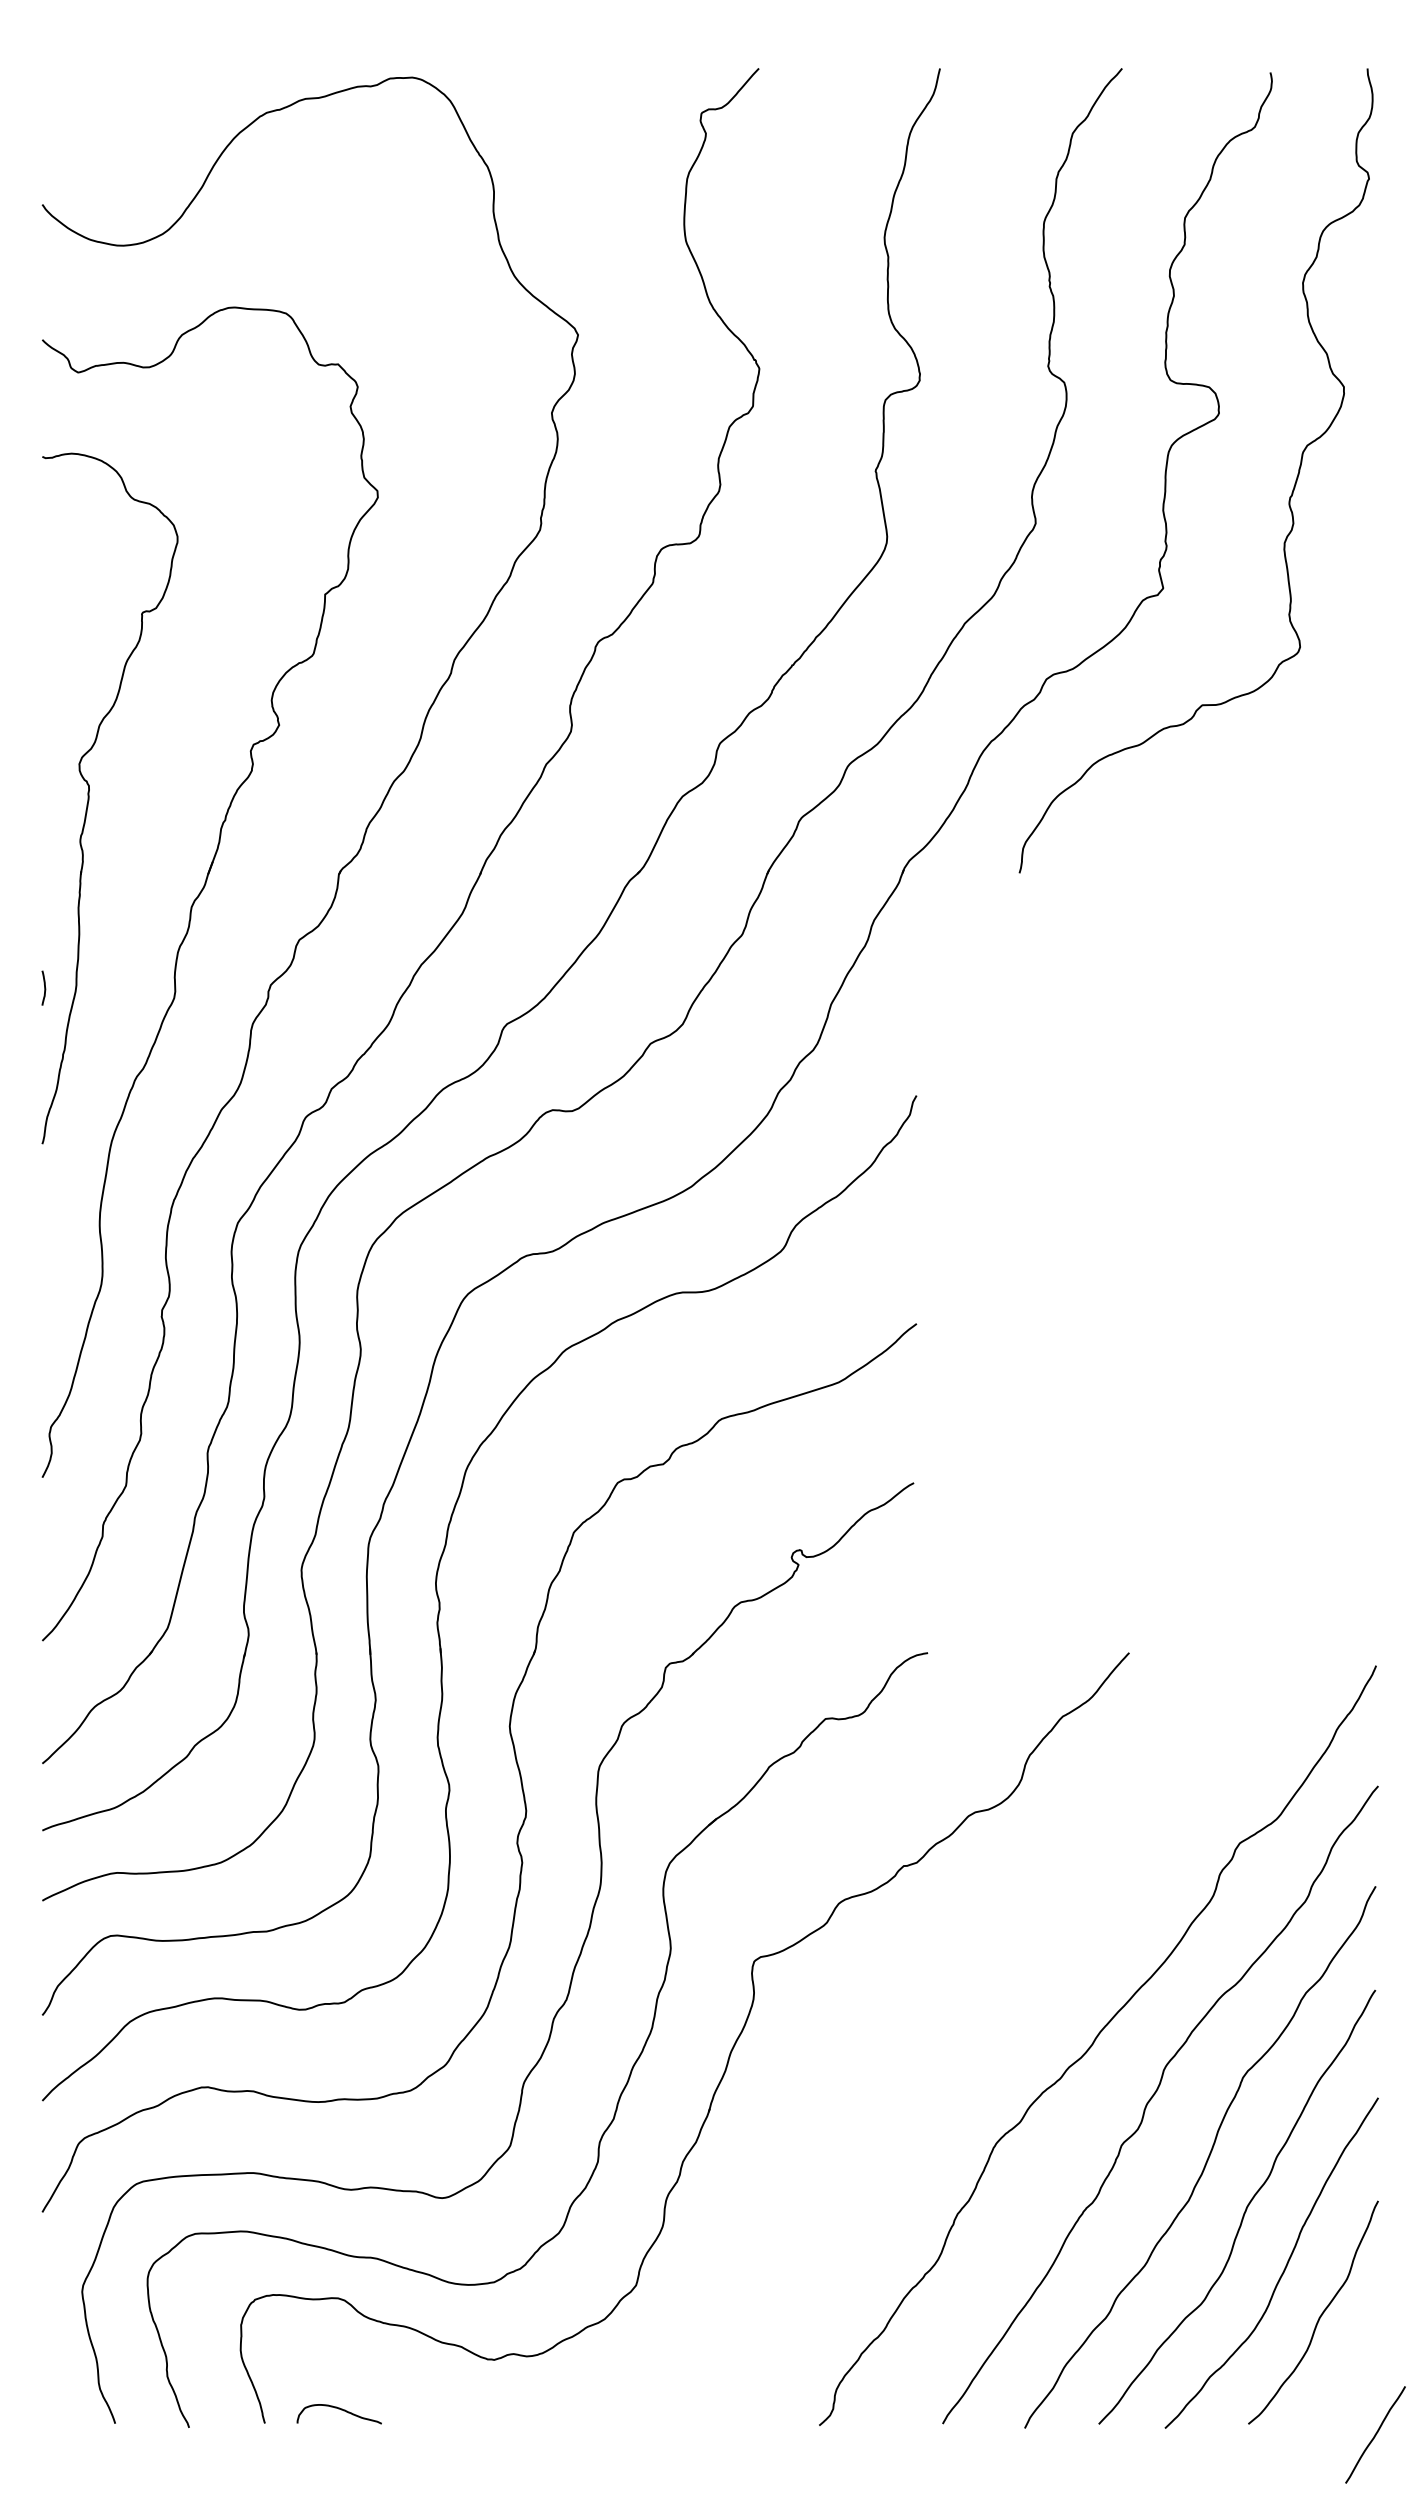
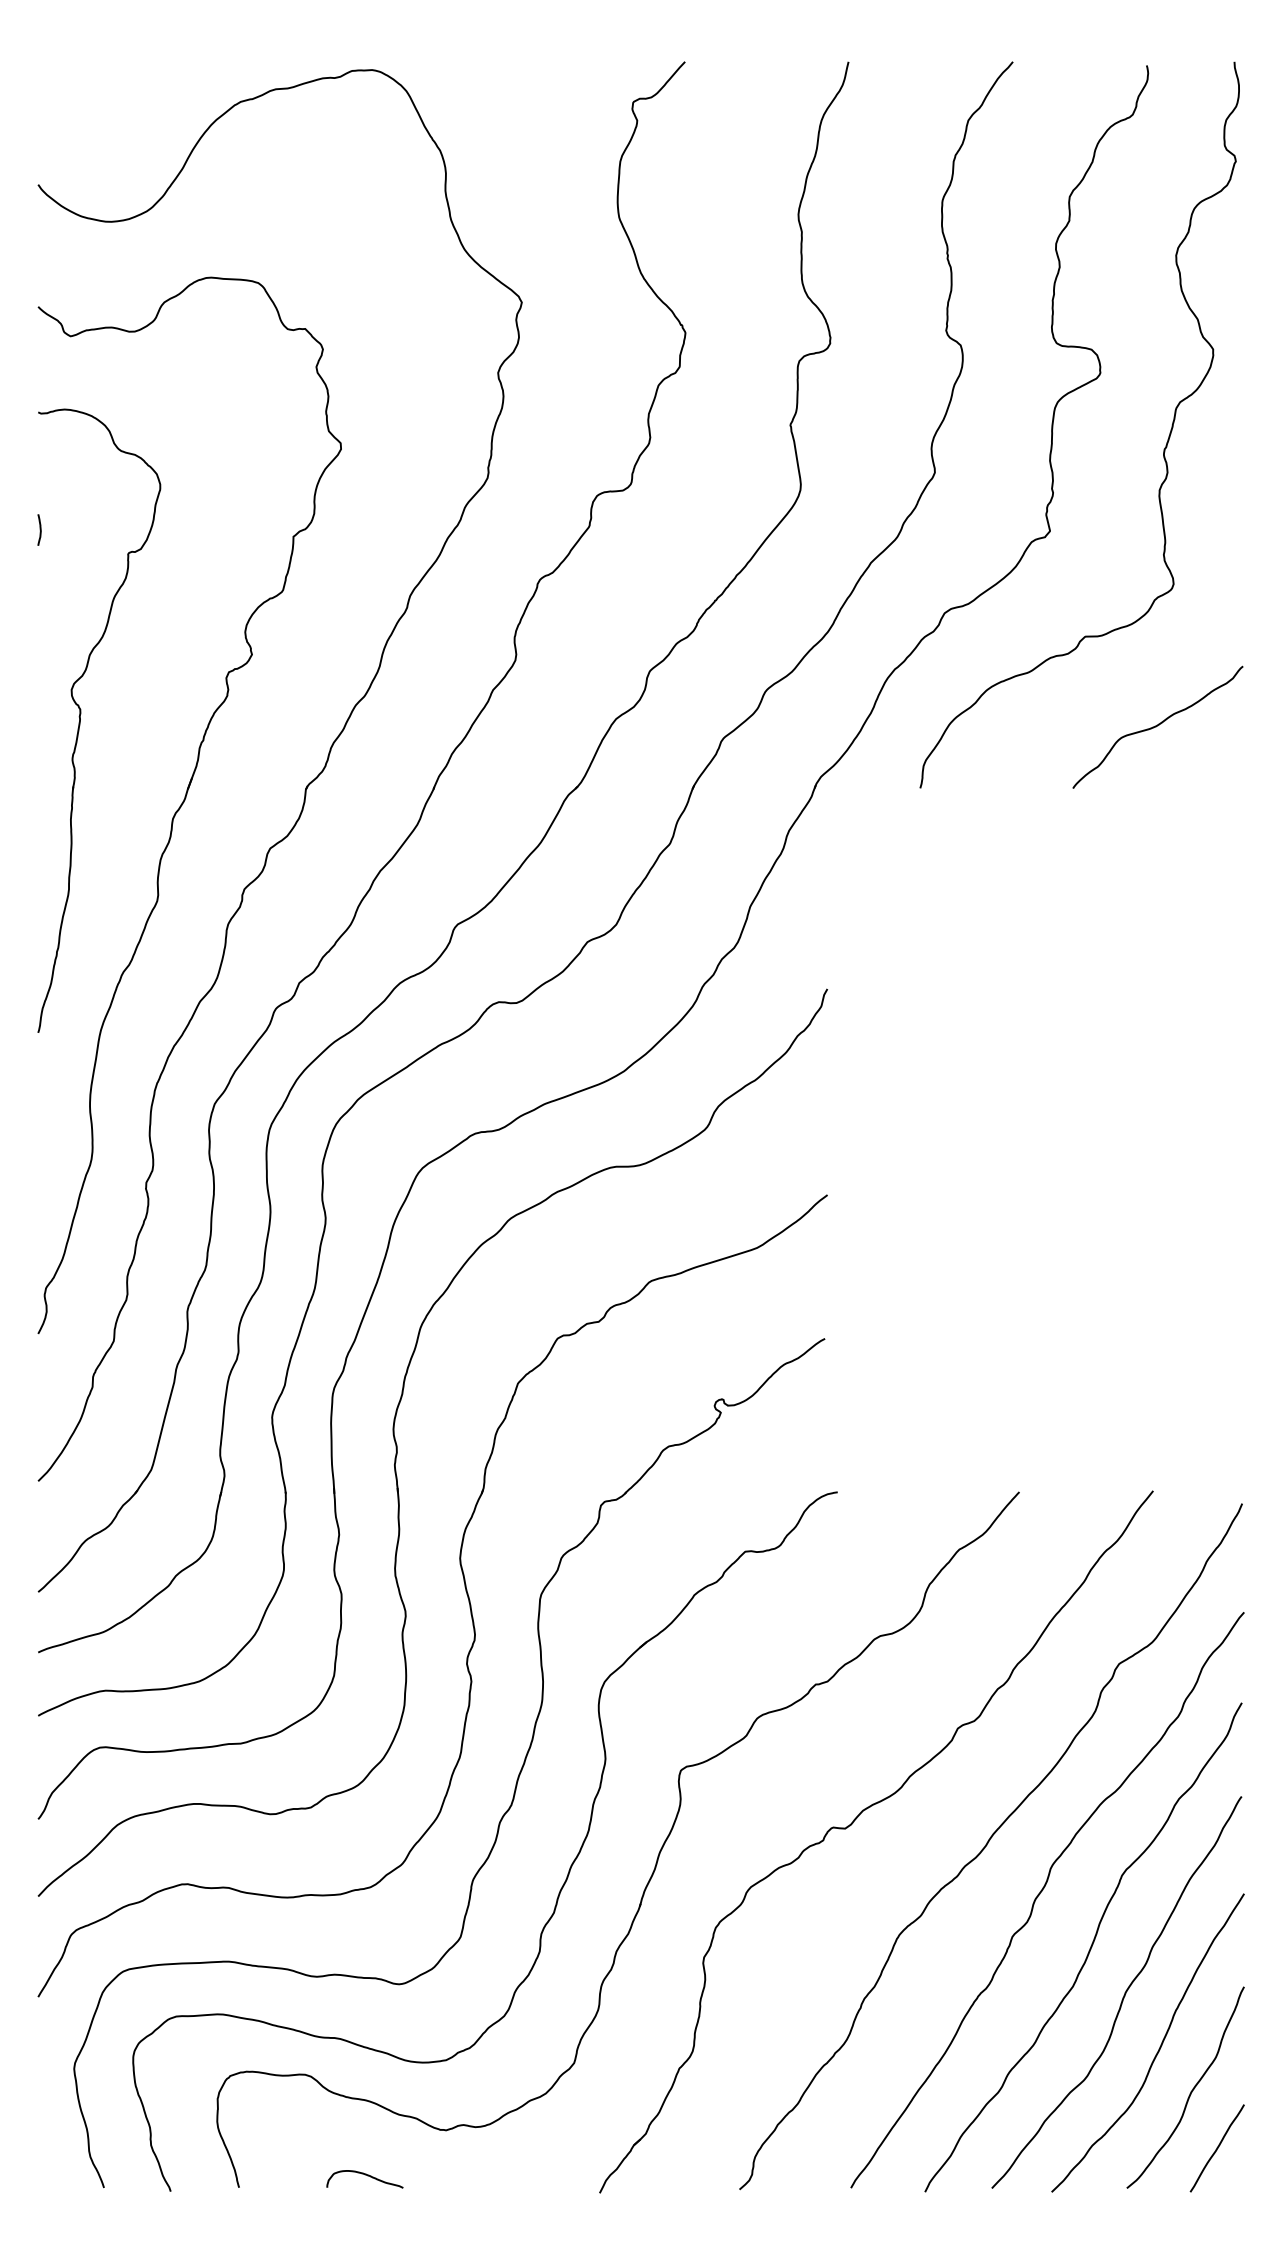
curve: (1282, 804) -> (1157, 726), added
curve: (44, 987) -> (40, 529), moved
part: (946, 2018) -> (854, 1822), added
curve: (338, 2409) -> (364, 2175), moved
curve: (1375, 2434) -> (1217, 2148), moved

